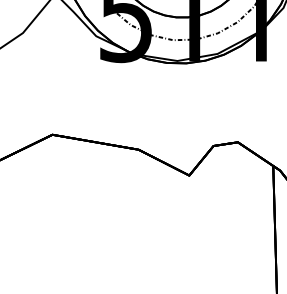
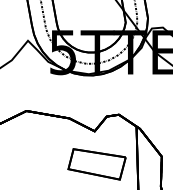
part: (192, 242) -> (96, 164), added

